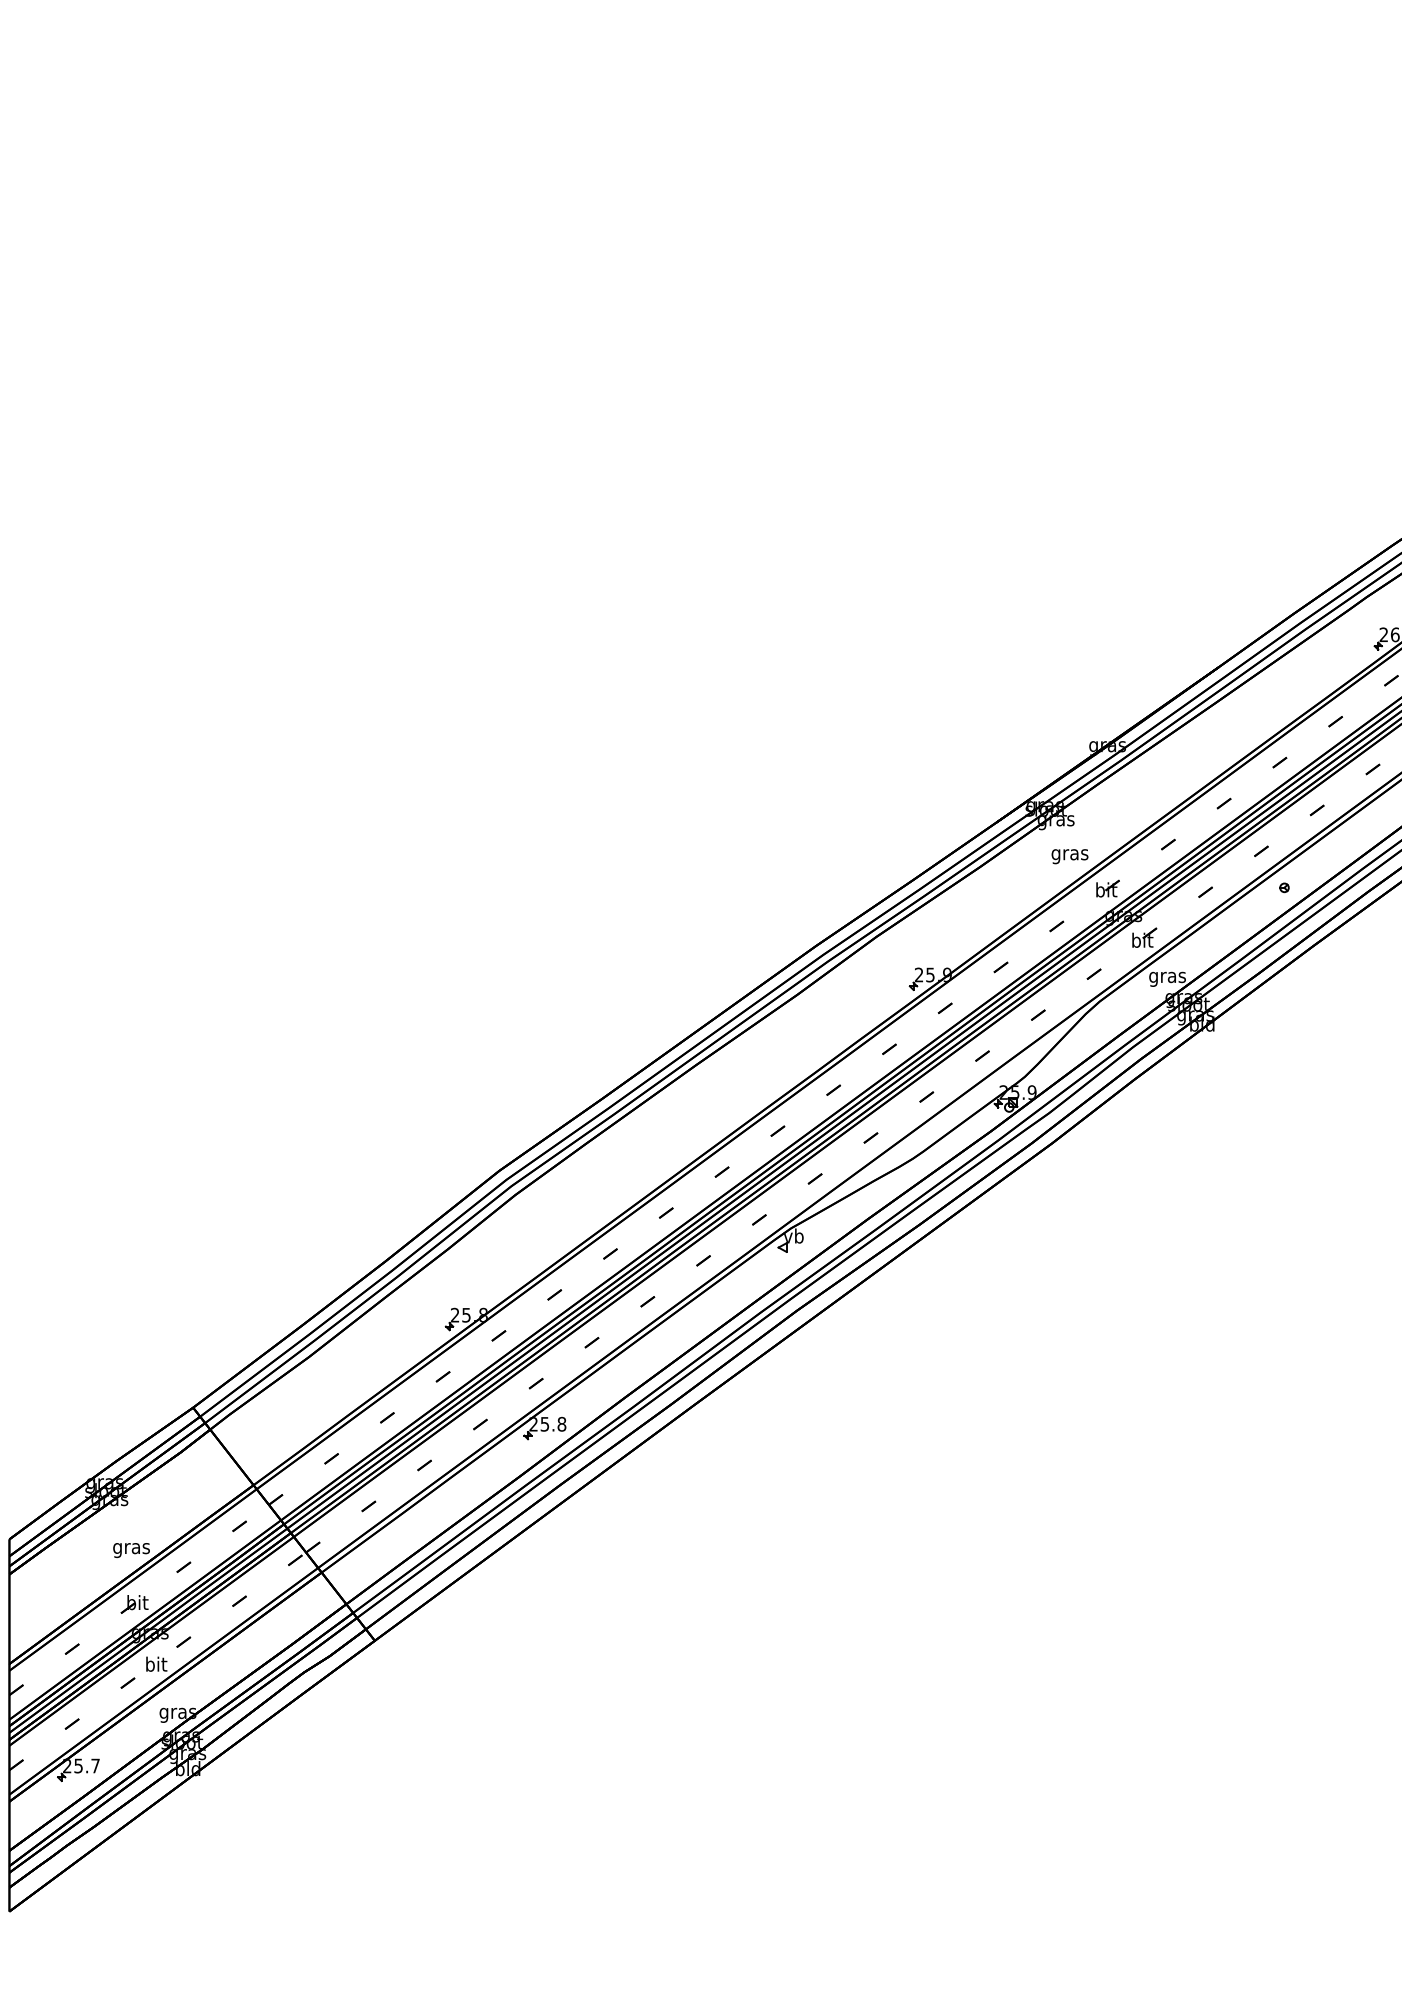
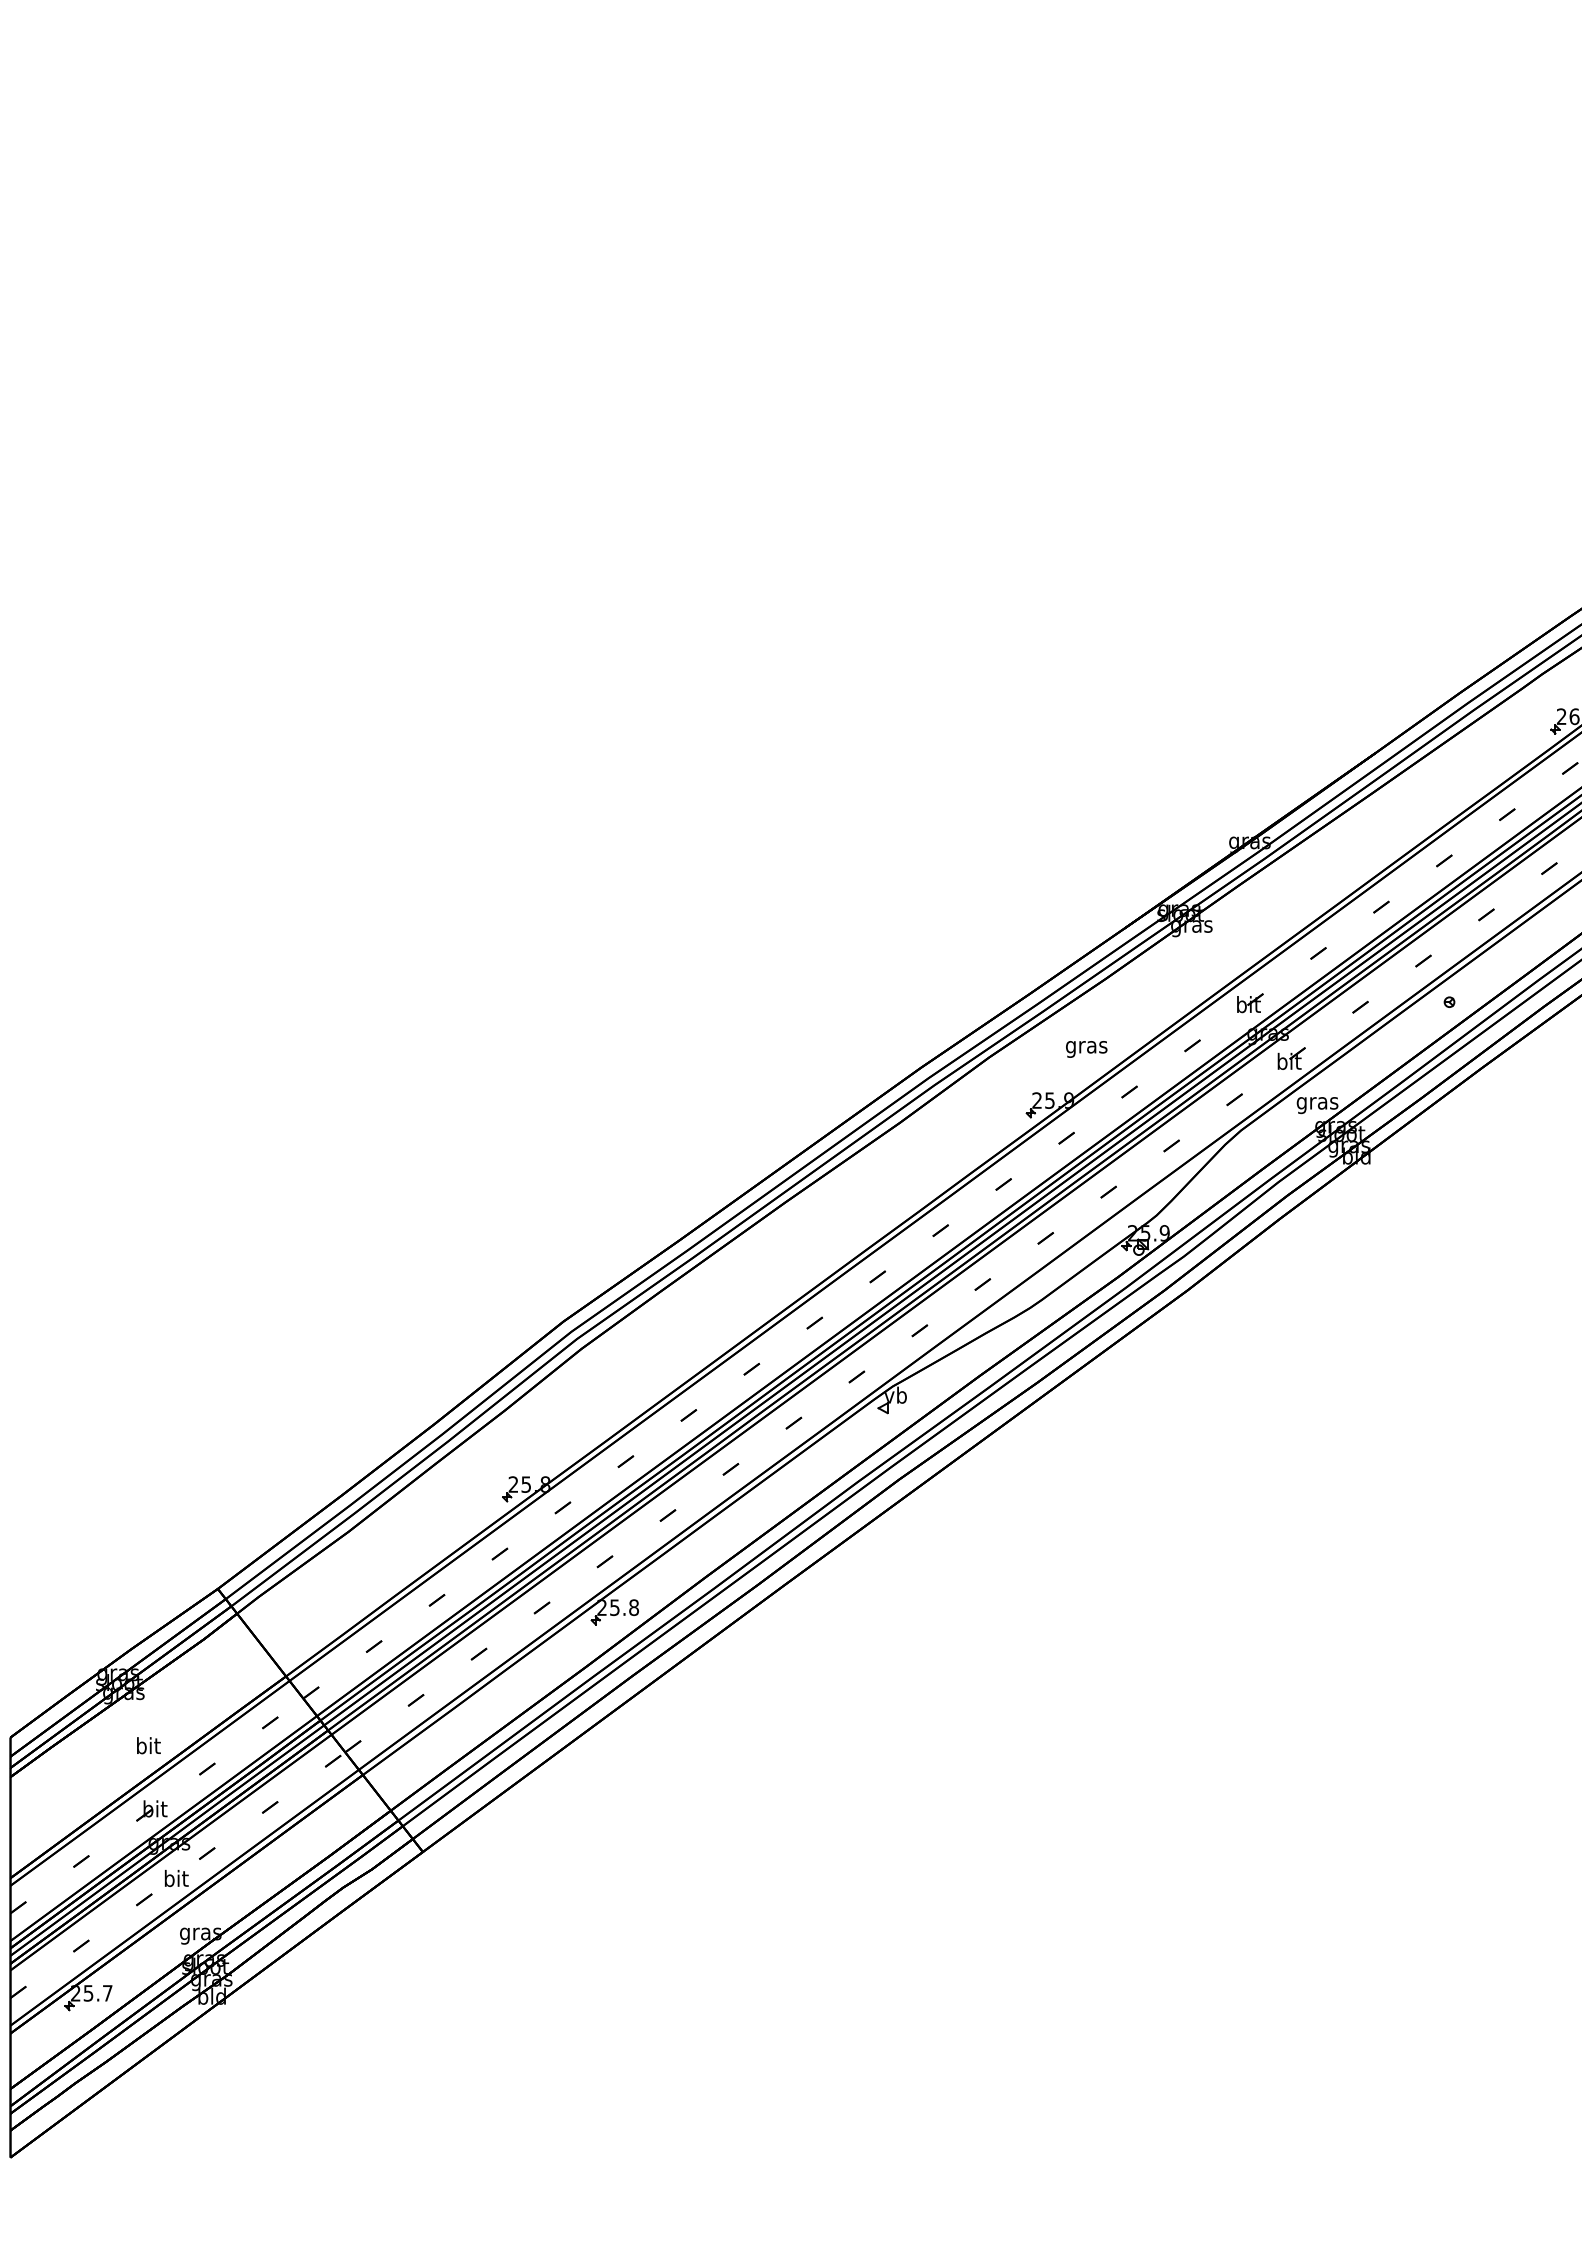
text: (1069, 856) -> (1086, 1049), moved
text: (131, 1548) -> (148, 1747), gras -> bit

